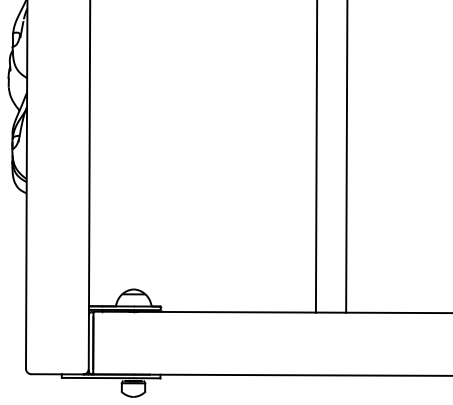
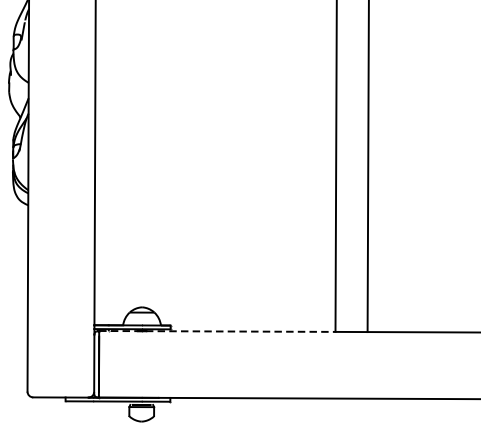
line: (205, 312) -> (218, 331), solid -> dashed

